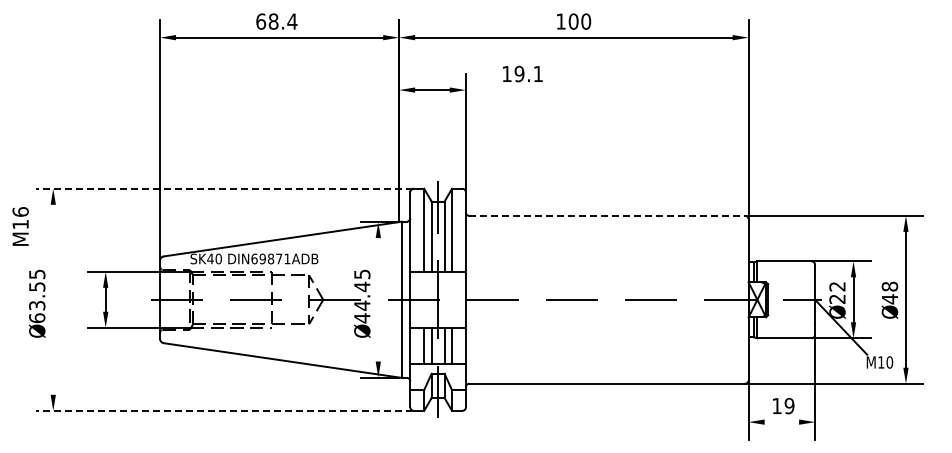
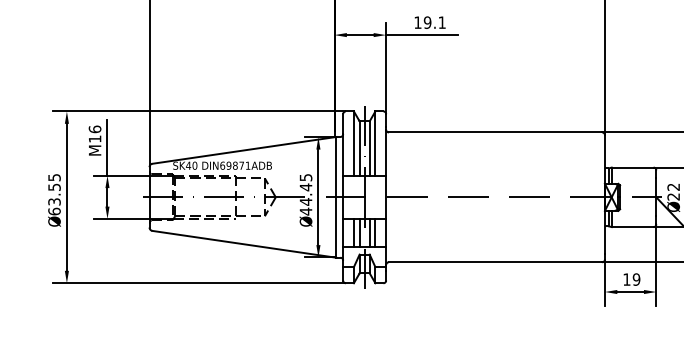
line: (511, 90) -> (421, 35), added
line: (224, 188) -> (199, 111), dashed -> solid
line: (607, 215) -> (495, 132), dashed -> solid
text: (20, 226) -> (94, 140), moved
line: (105, 235) -> (107, 147), added
line: (53, 299) -> (67, 197), added
line: (378, 299) -> (318, 197), added
line: (224, 410) -> (199, 282), dashed -> solid
line: (781, 422) -> (630, 292), added

